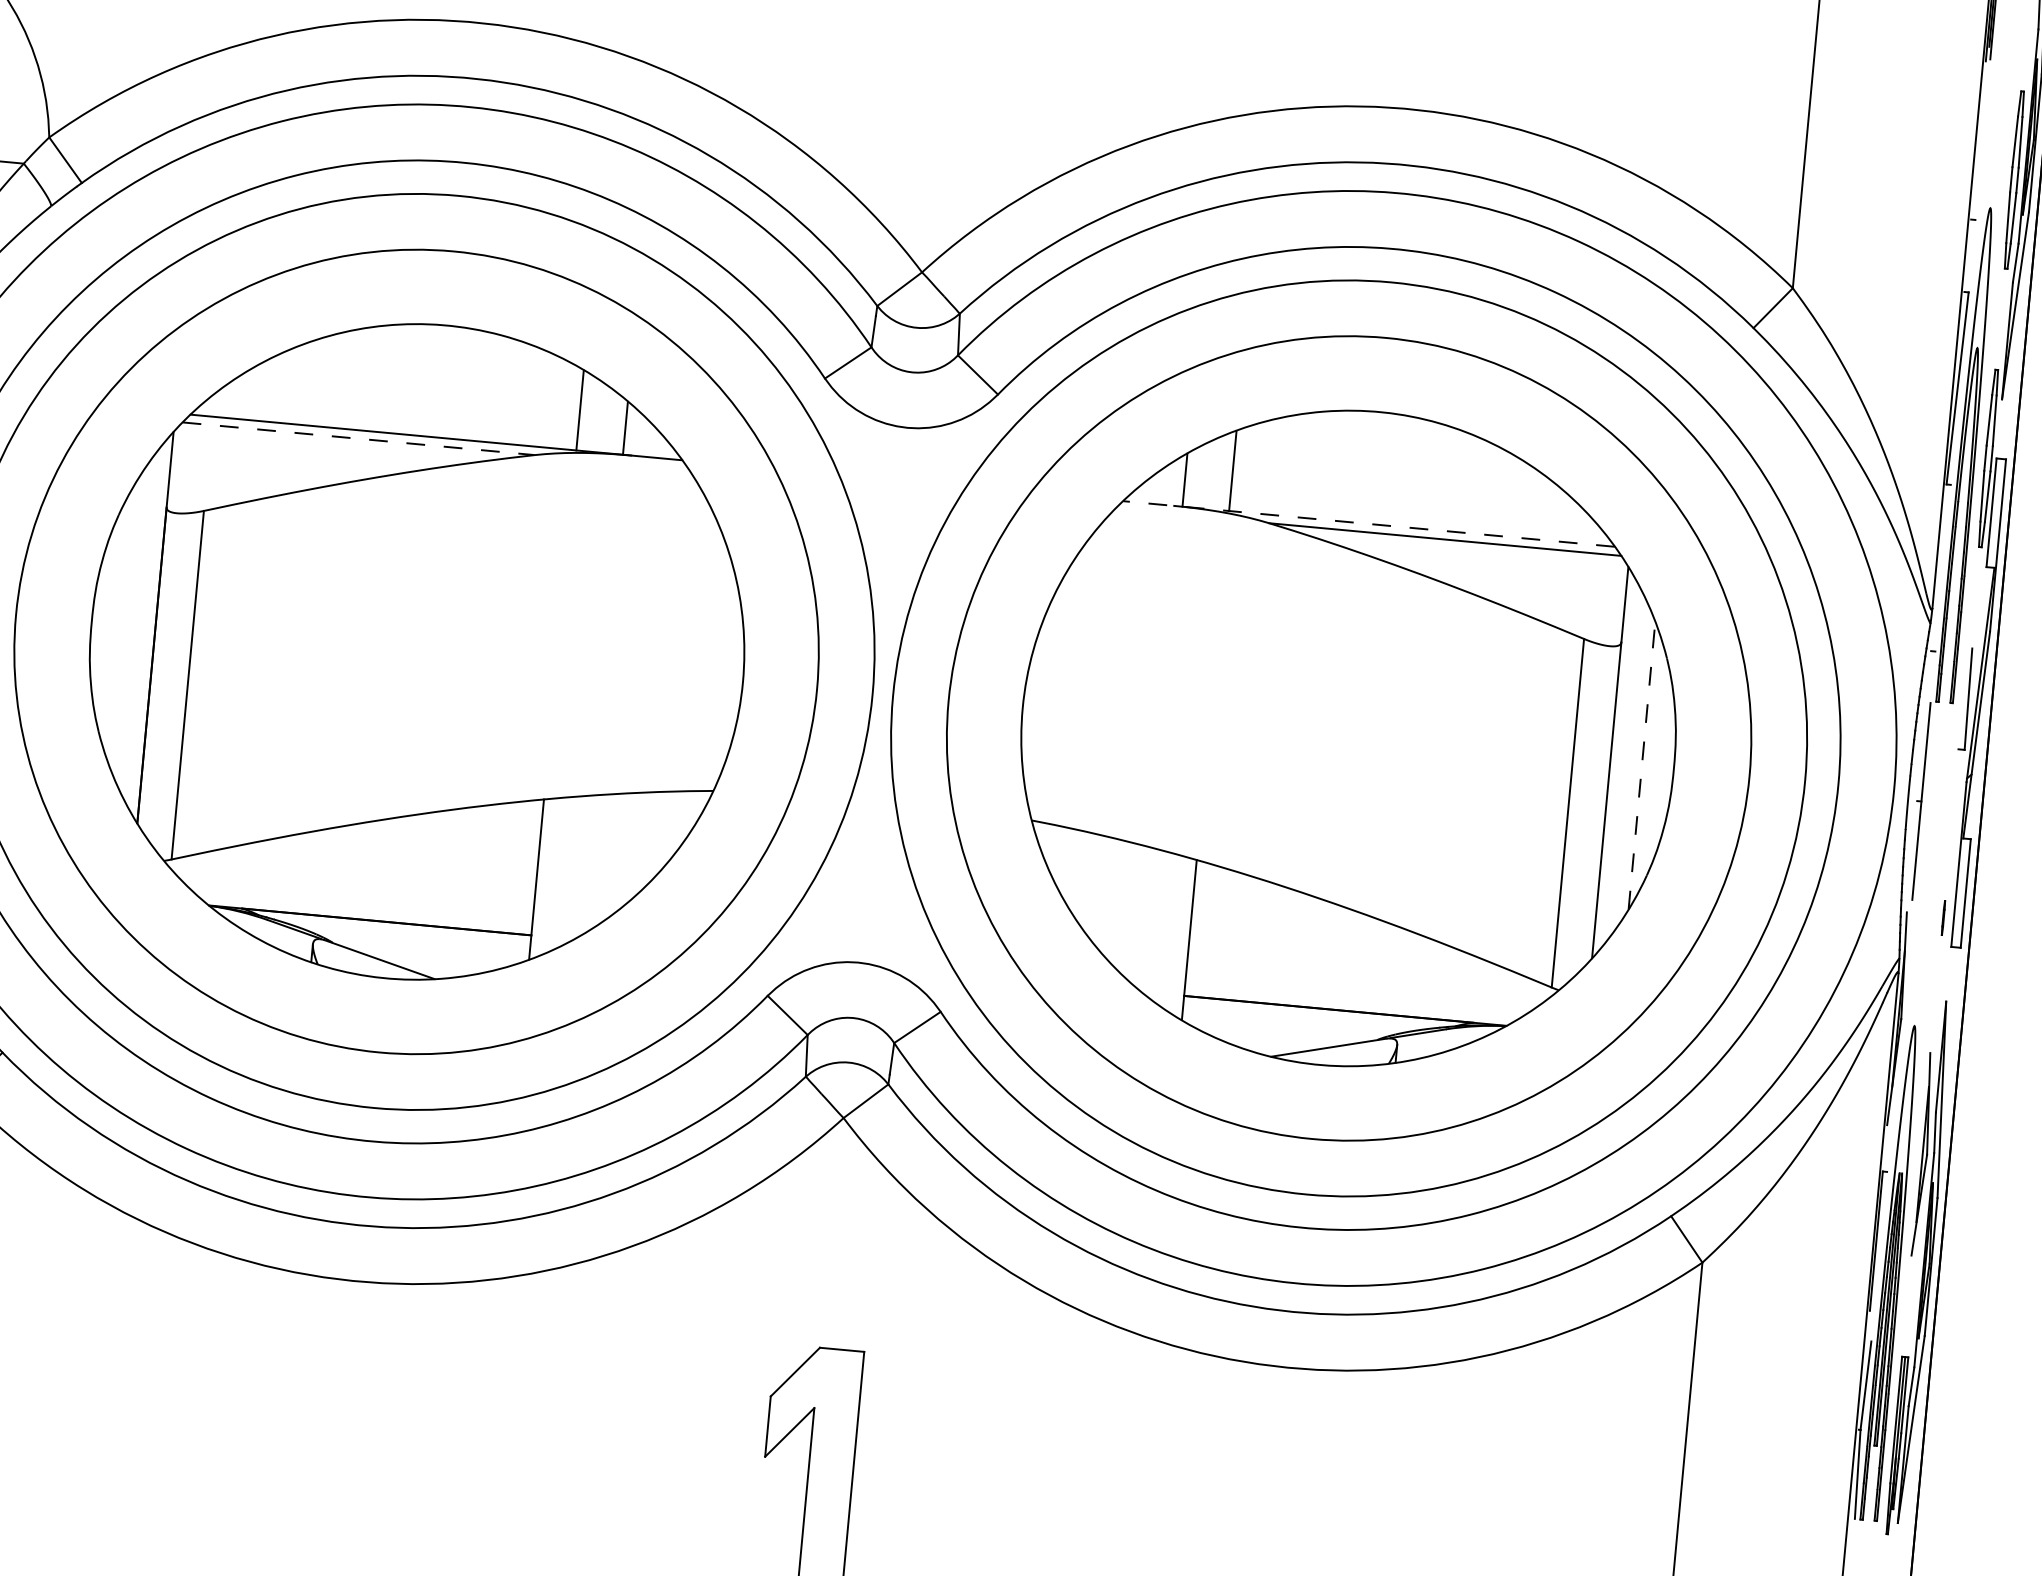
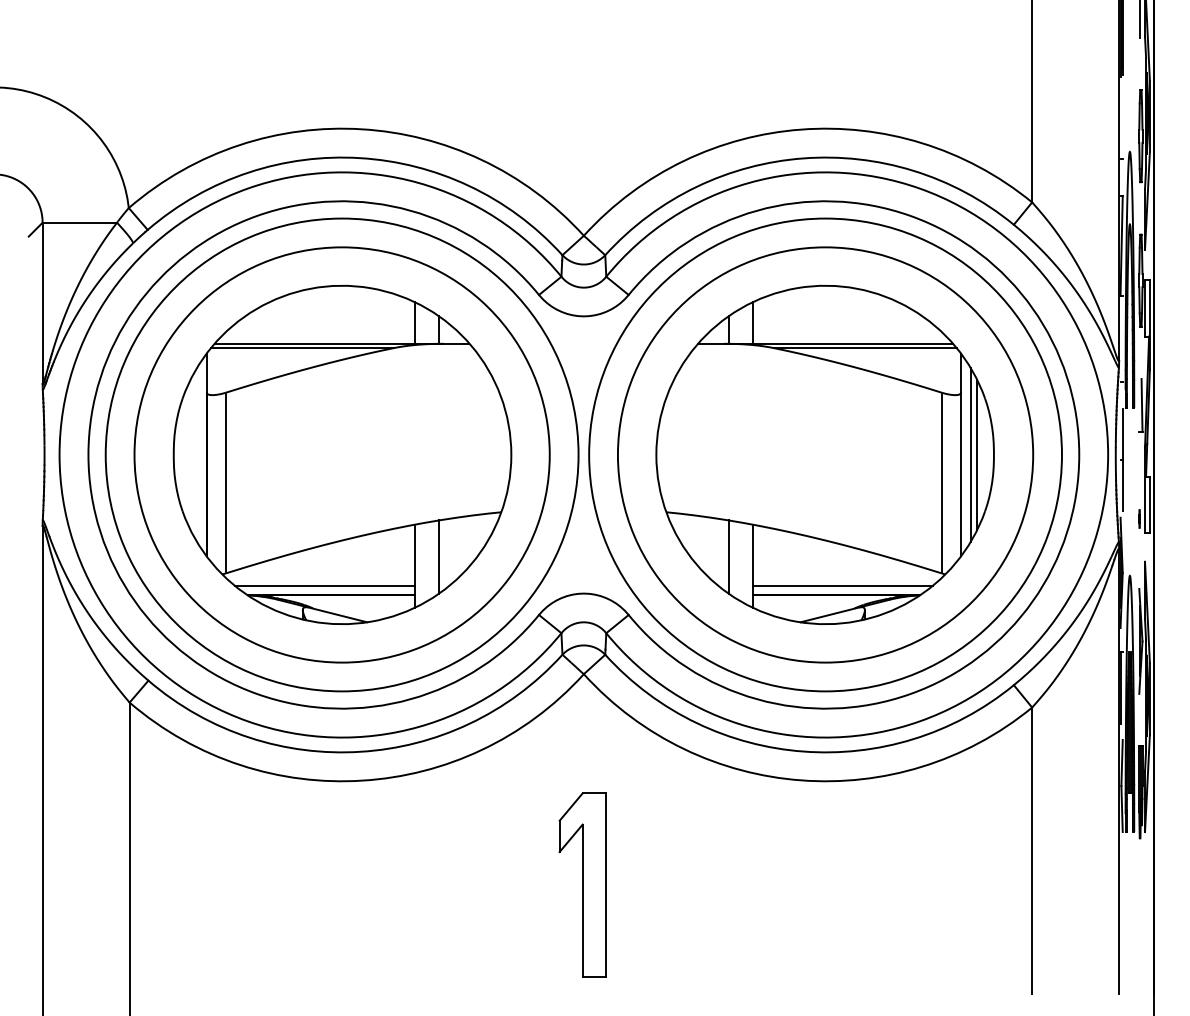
line: (359, 439) -> (302, 348), dashed -> solid
line: (1368, 523) -> (825, 343), dashed -> solid
line: (1628, 763) -> (970, 454), added
line: (1642, 764) -> (977, 454), dashed -> solid
line: (584, 865) -> (438, 556), added
line: (359, 900) -> (324, 585), added
line: (1143, 916) -> (728, 556), added
line: (1360, 993) -> (843, 585), added

